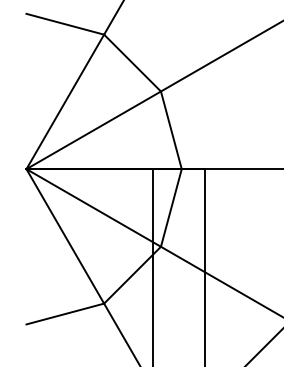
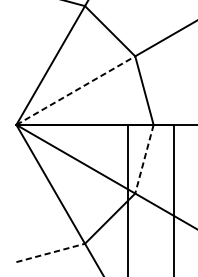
line: (93, 130) -> (75, 90), solid -> dashed
line: (171, 208) -> (144, 159), solid -> dashed
line: (65, 313) -> (50, 252), solid -> dashed

